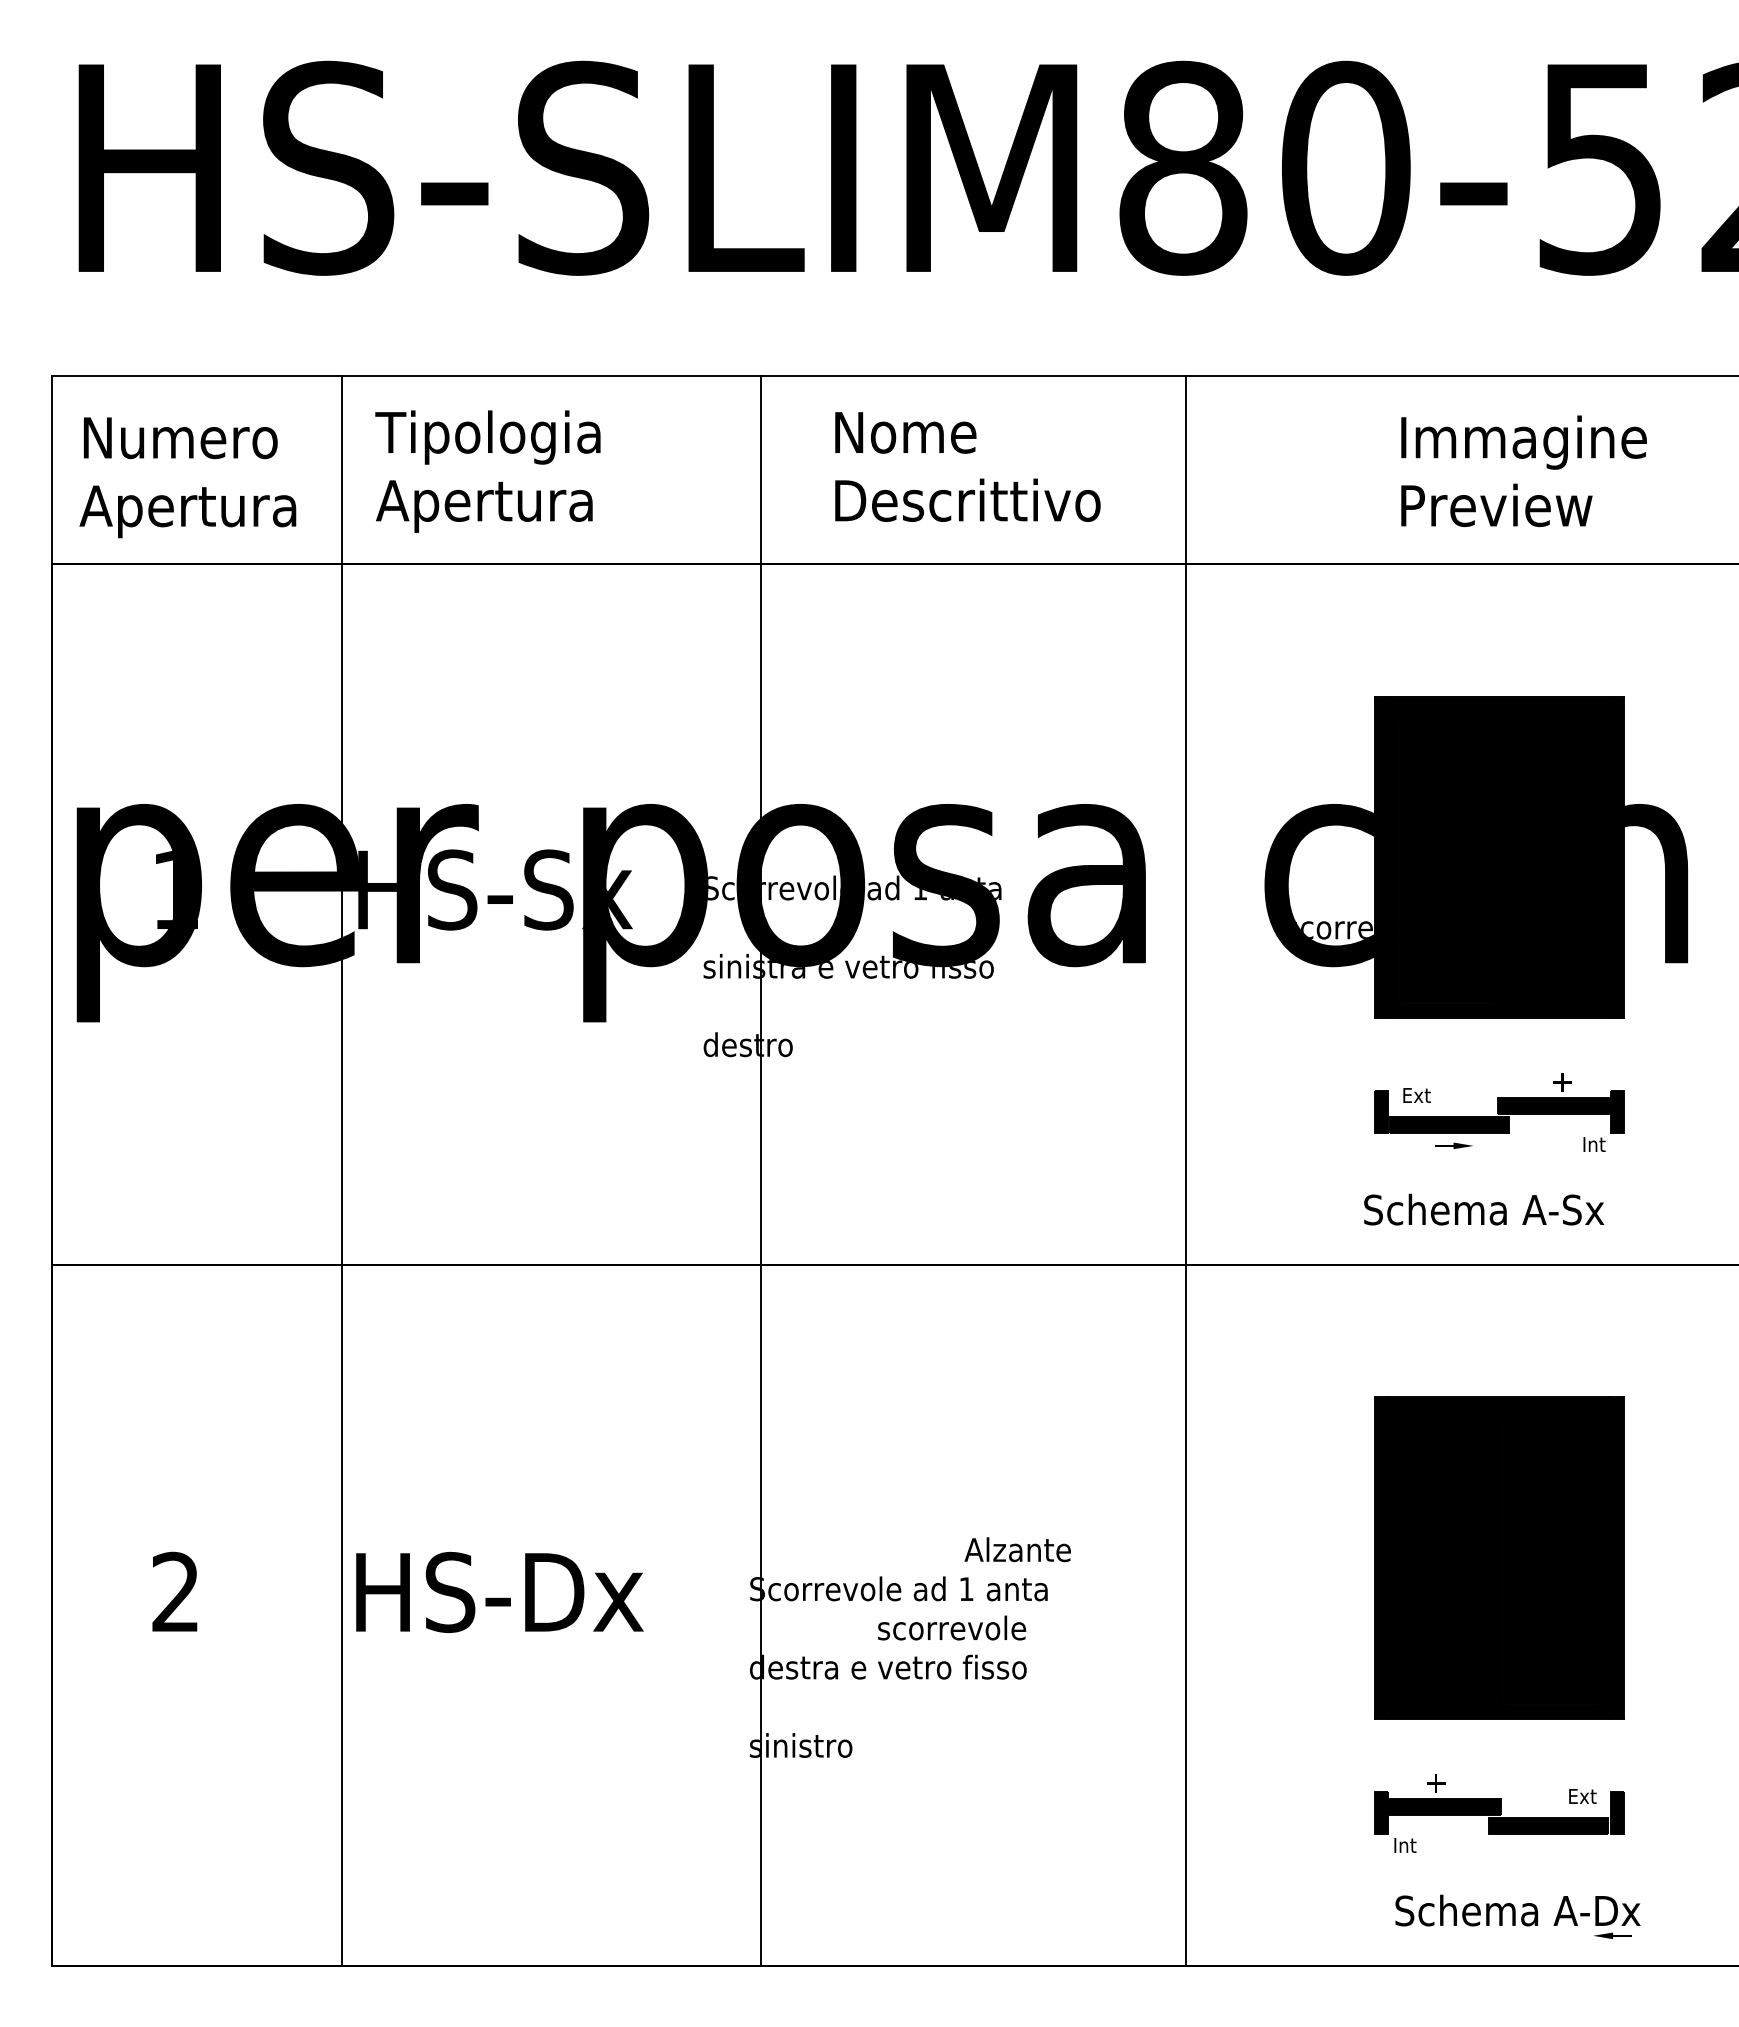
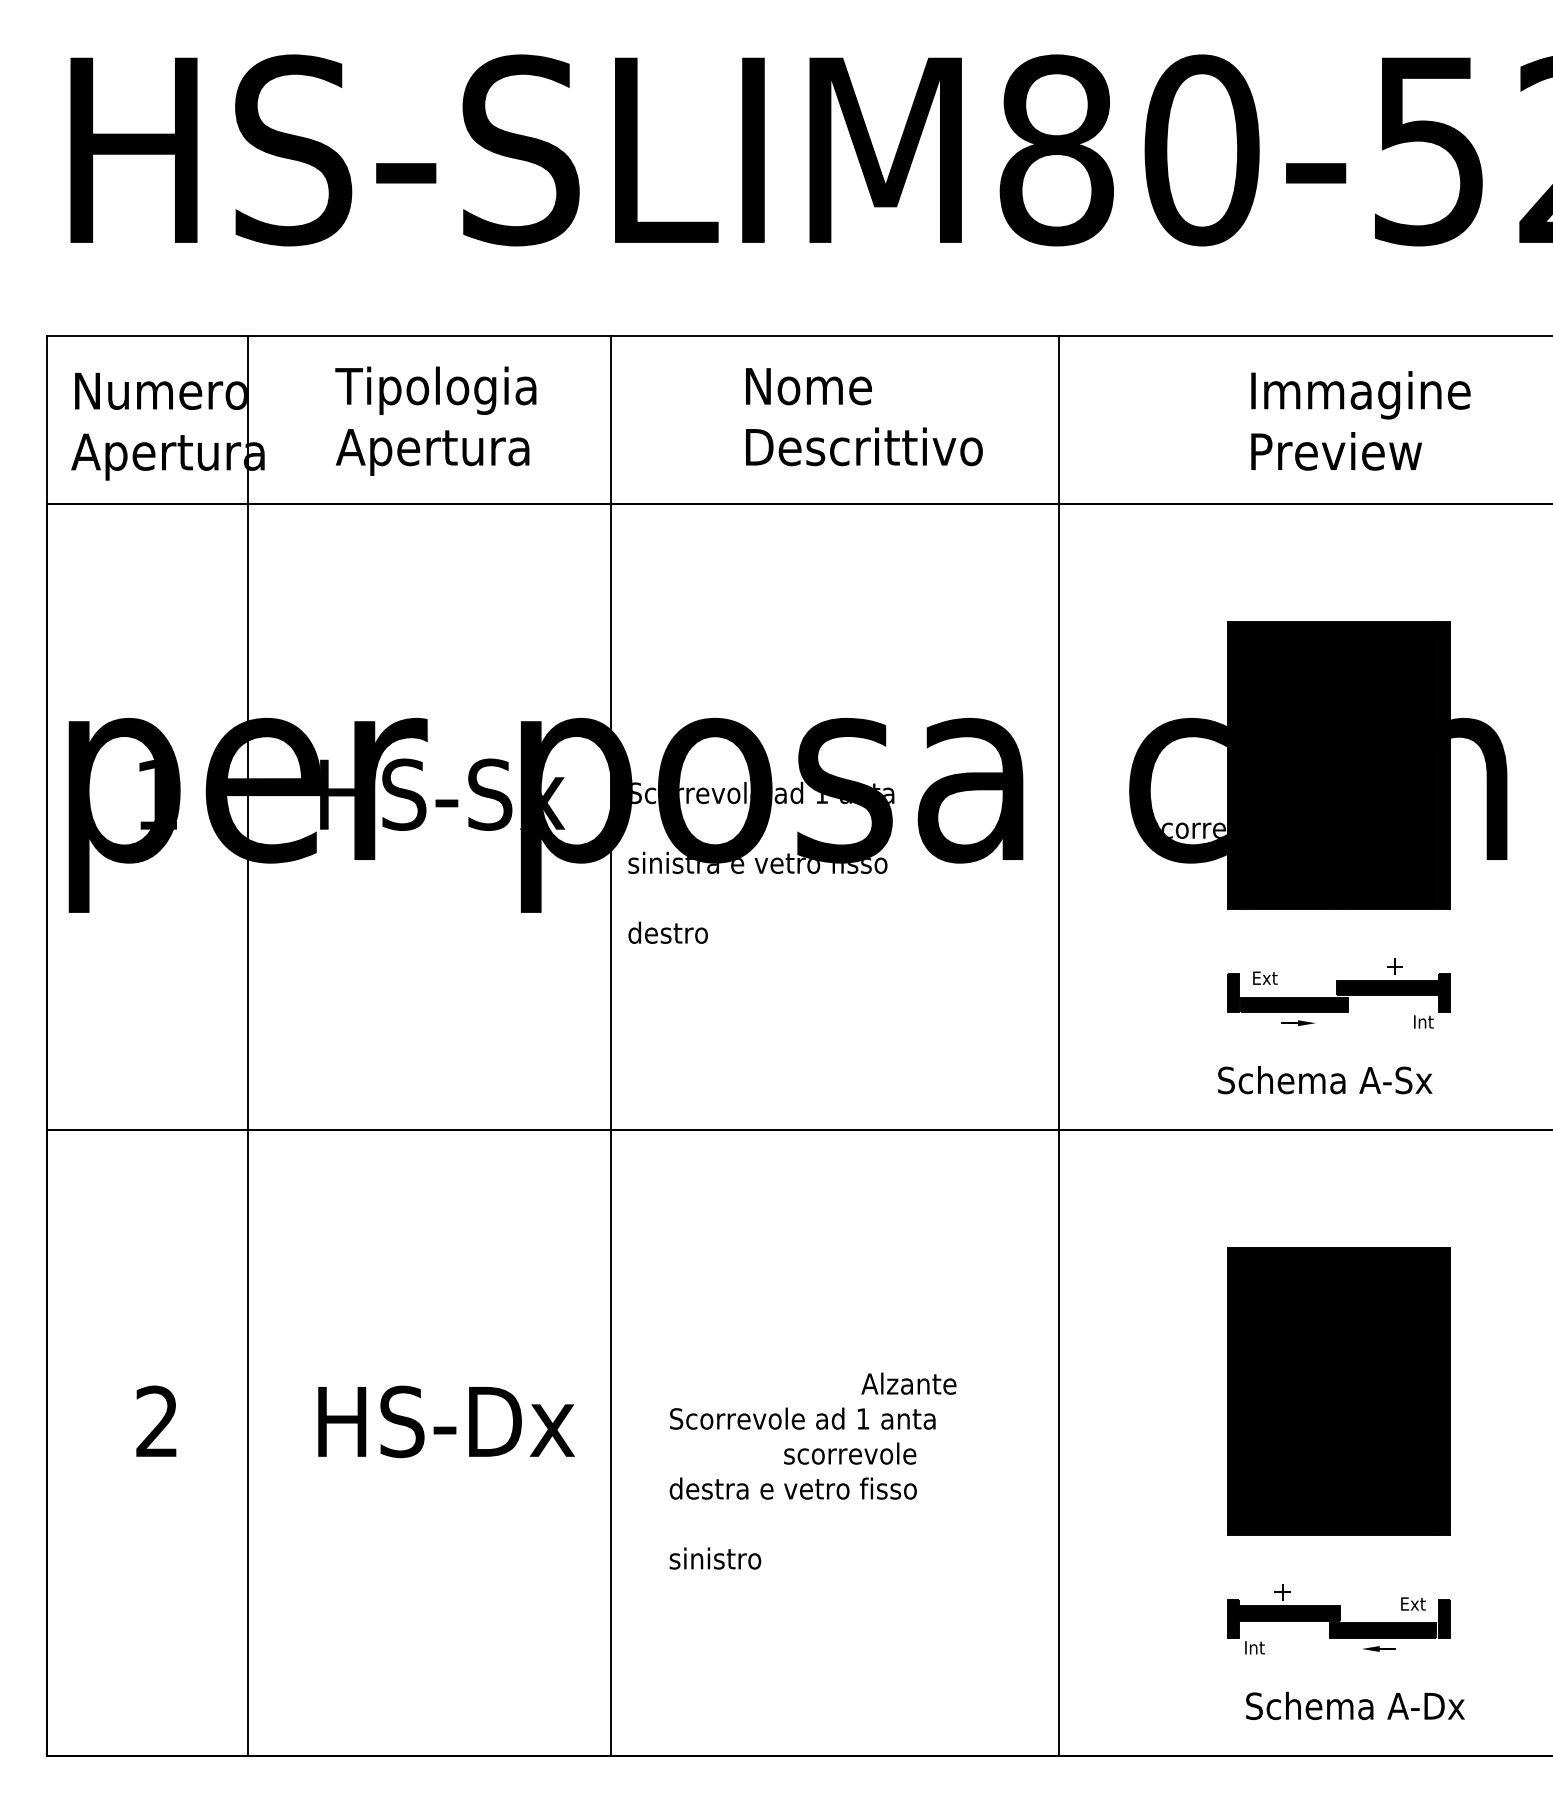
line: (342, 1170) -> (247, 1045), moved
line: (760, 1170) -> (610, 1045), moved
part: (1612, 1935) -> (1379, 1648), moved

